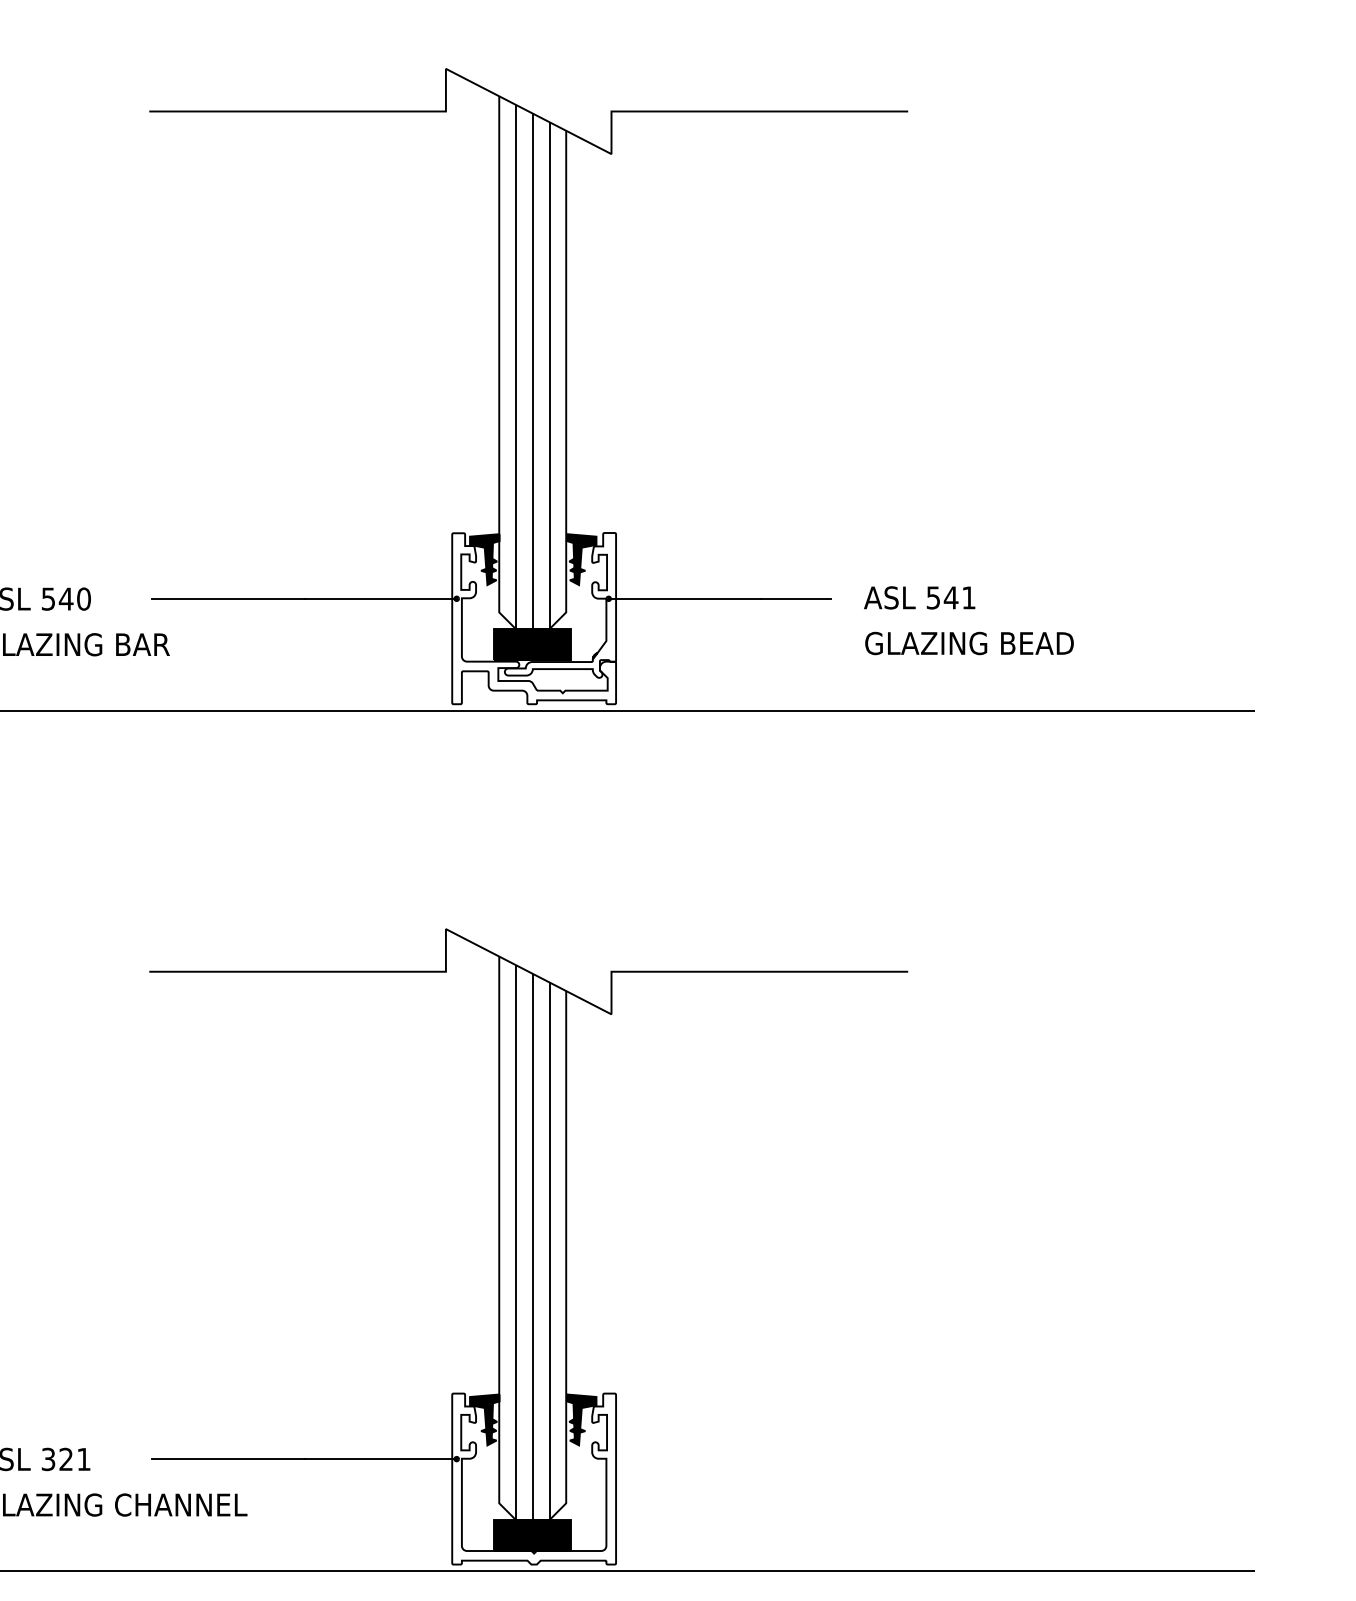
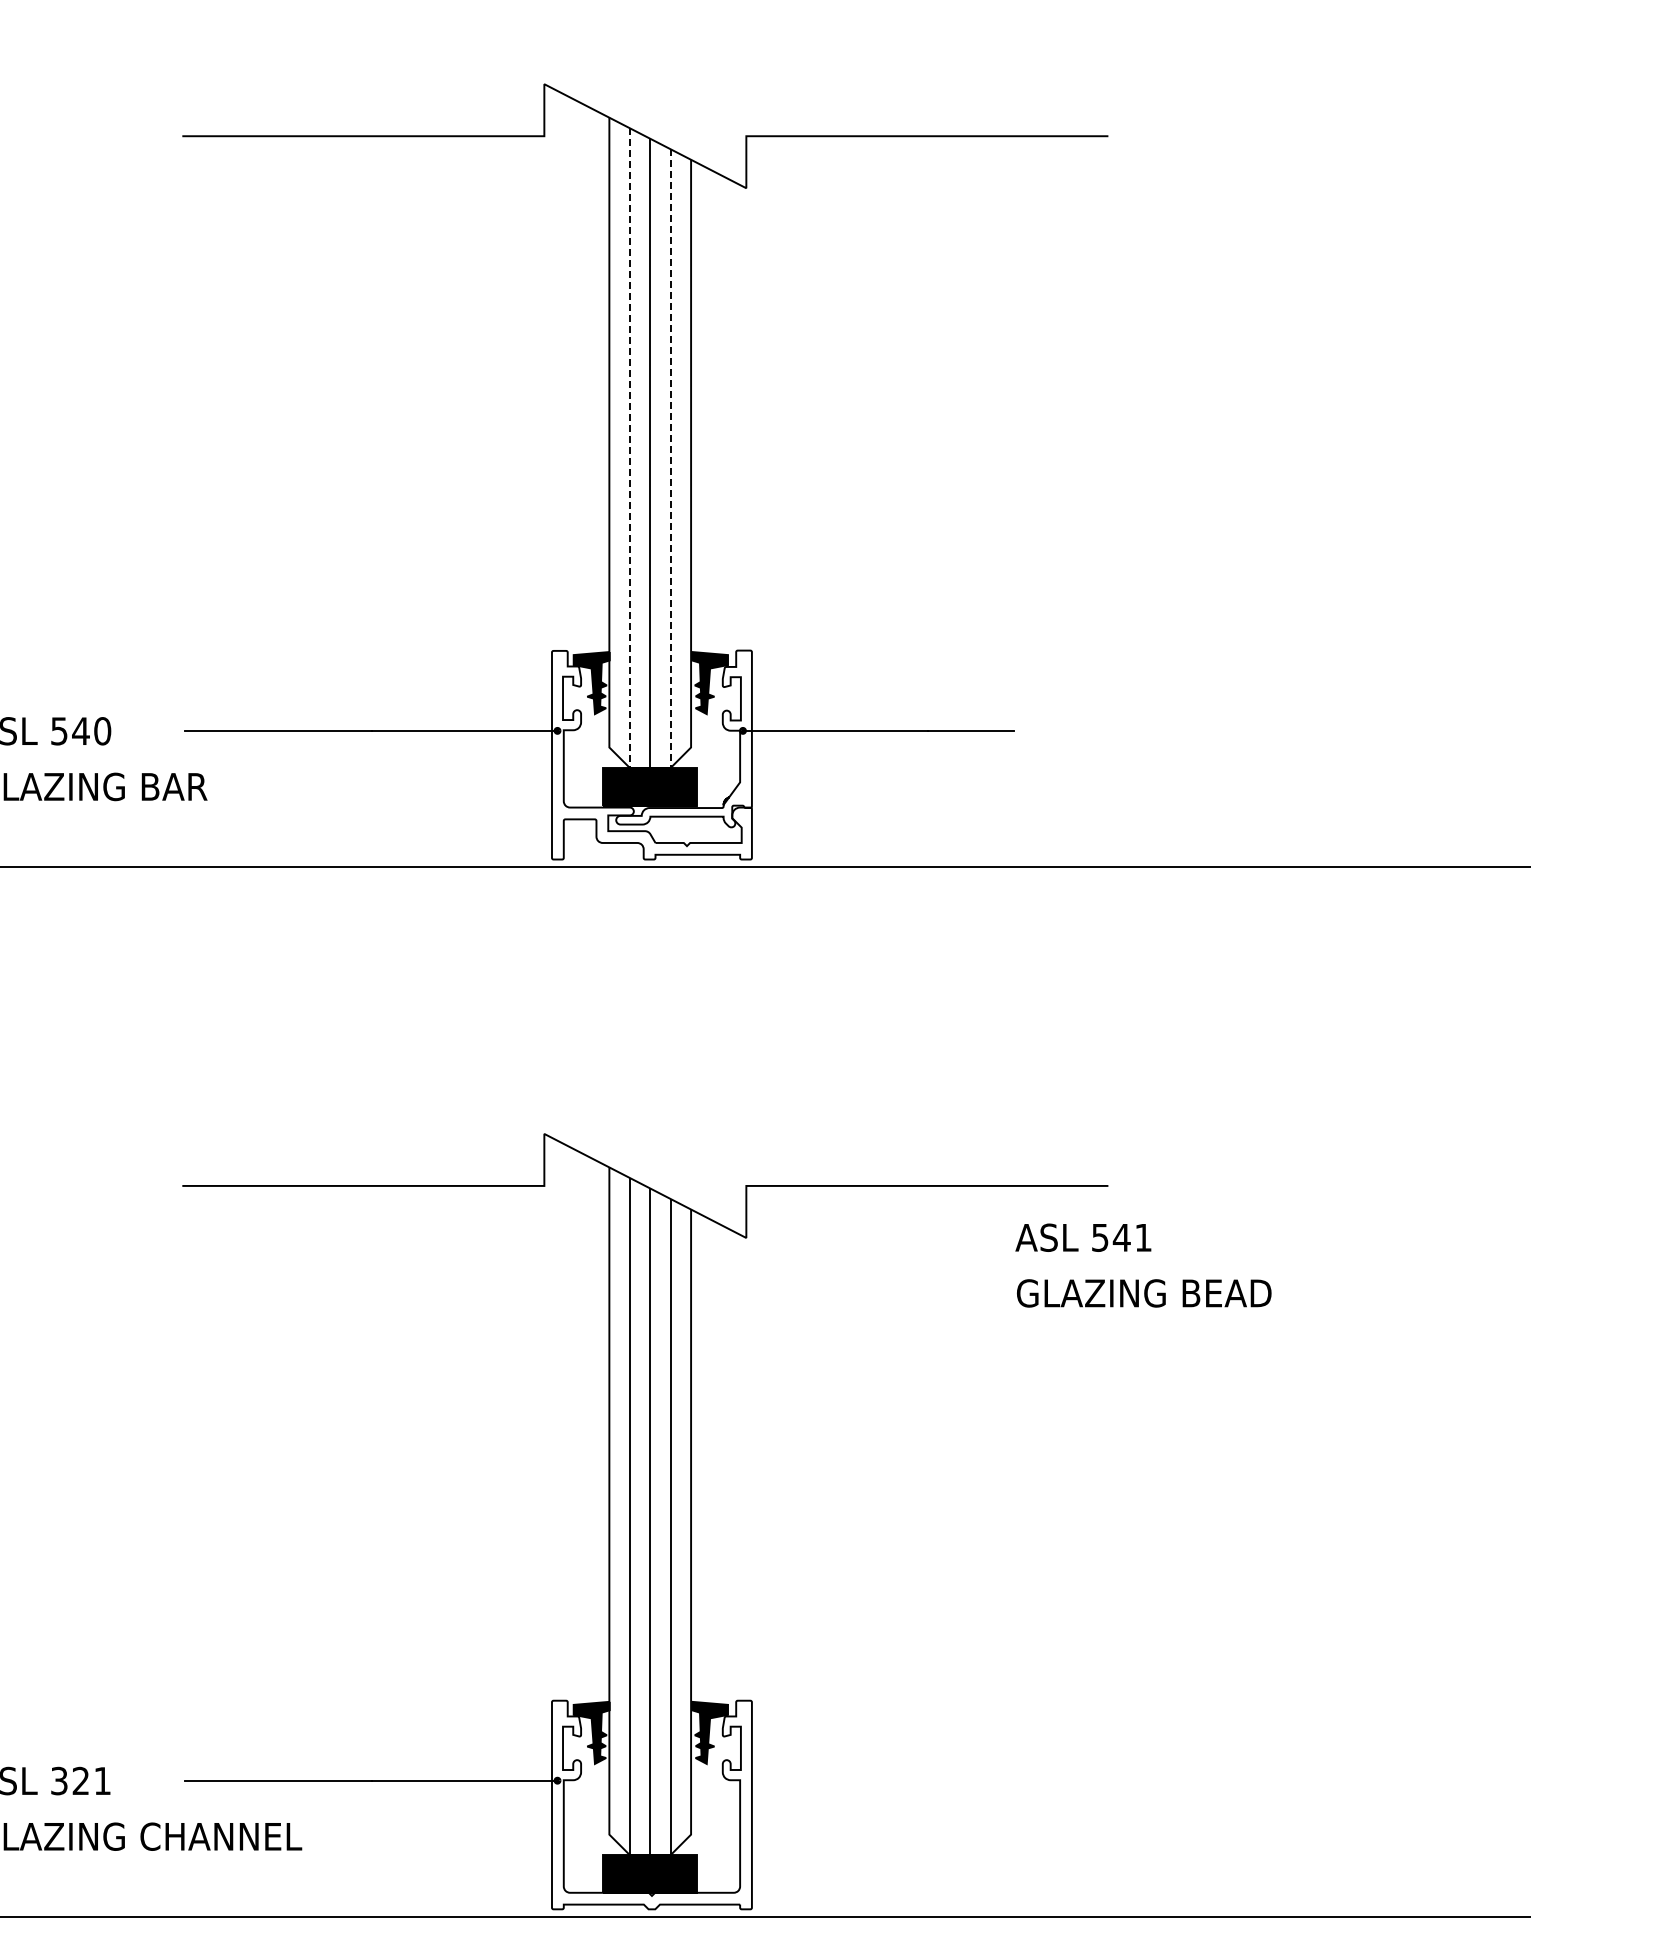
line: (515, 367) -> (629, 448), solid -> dashed
line: (549, 376) -> (670, 459), solid -> dashed
text: (968, 620) -> (1143, 1265), moved

